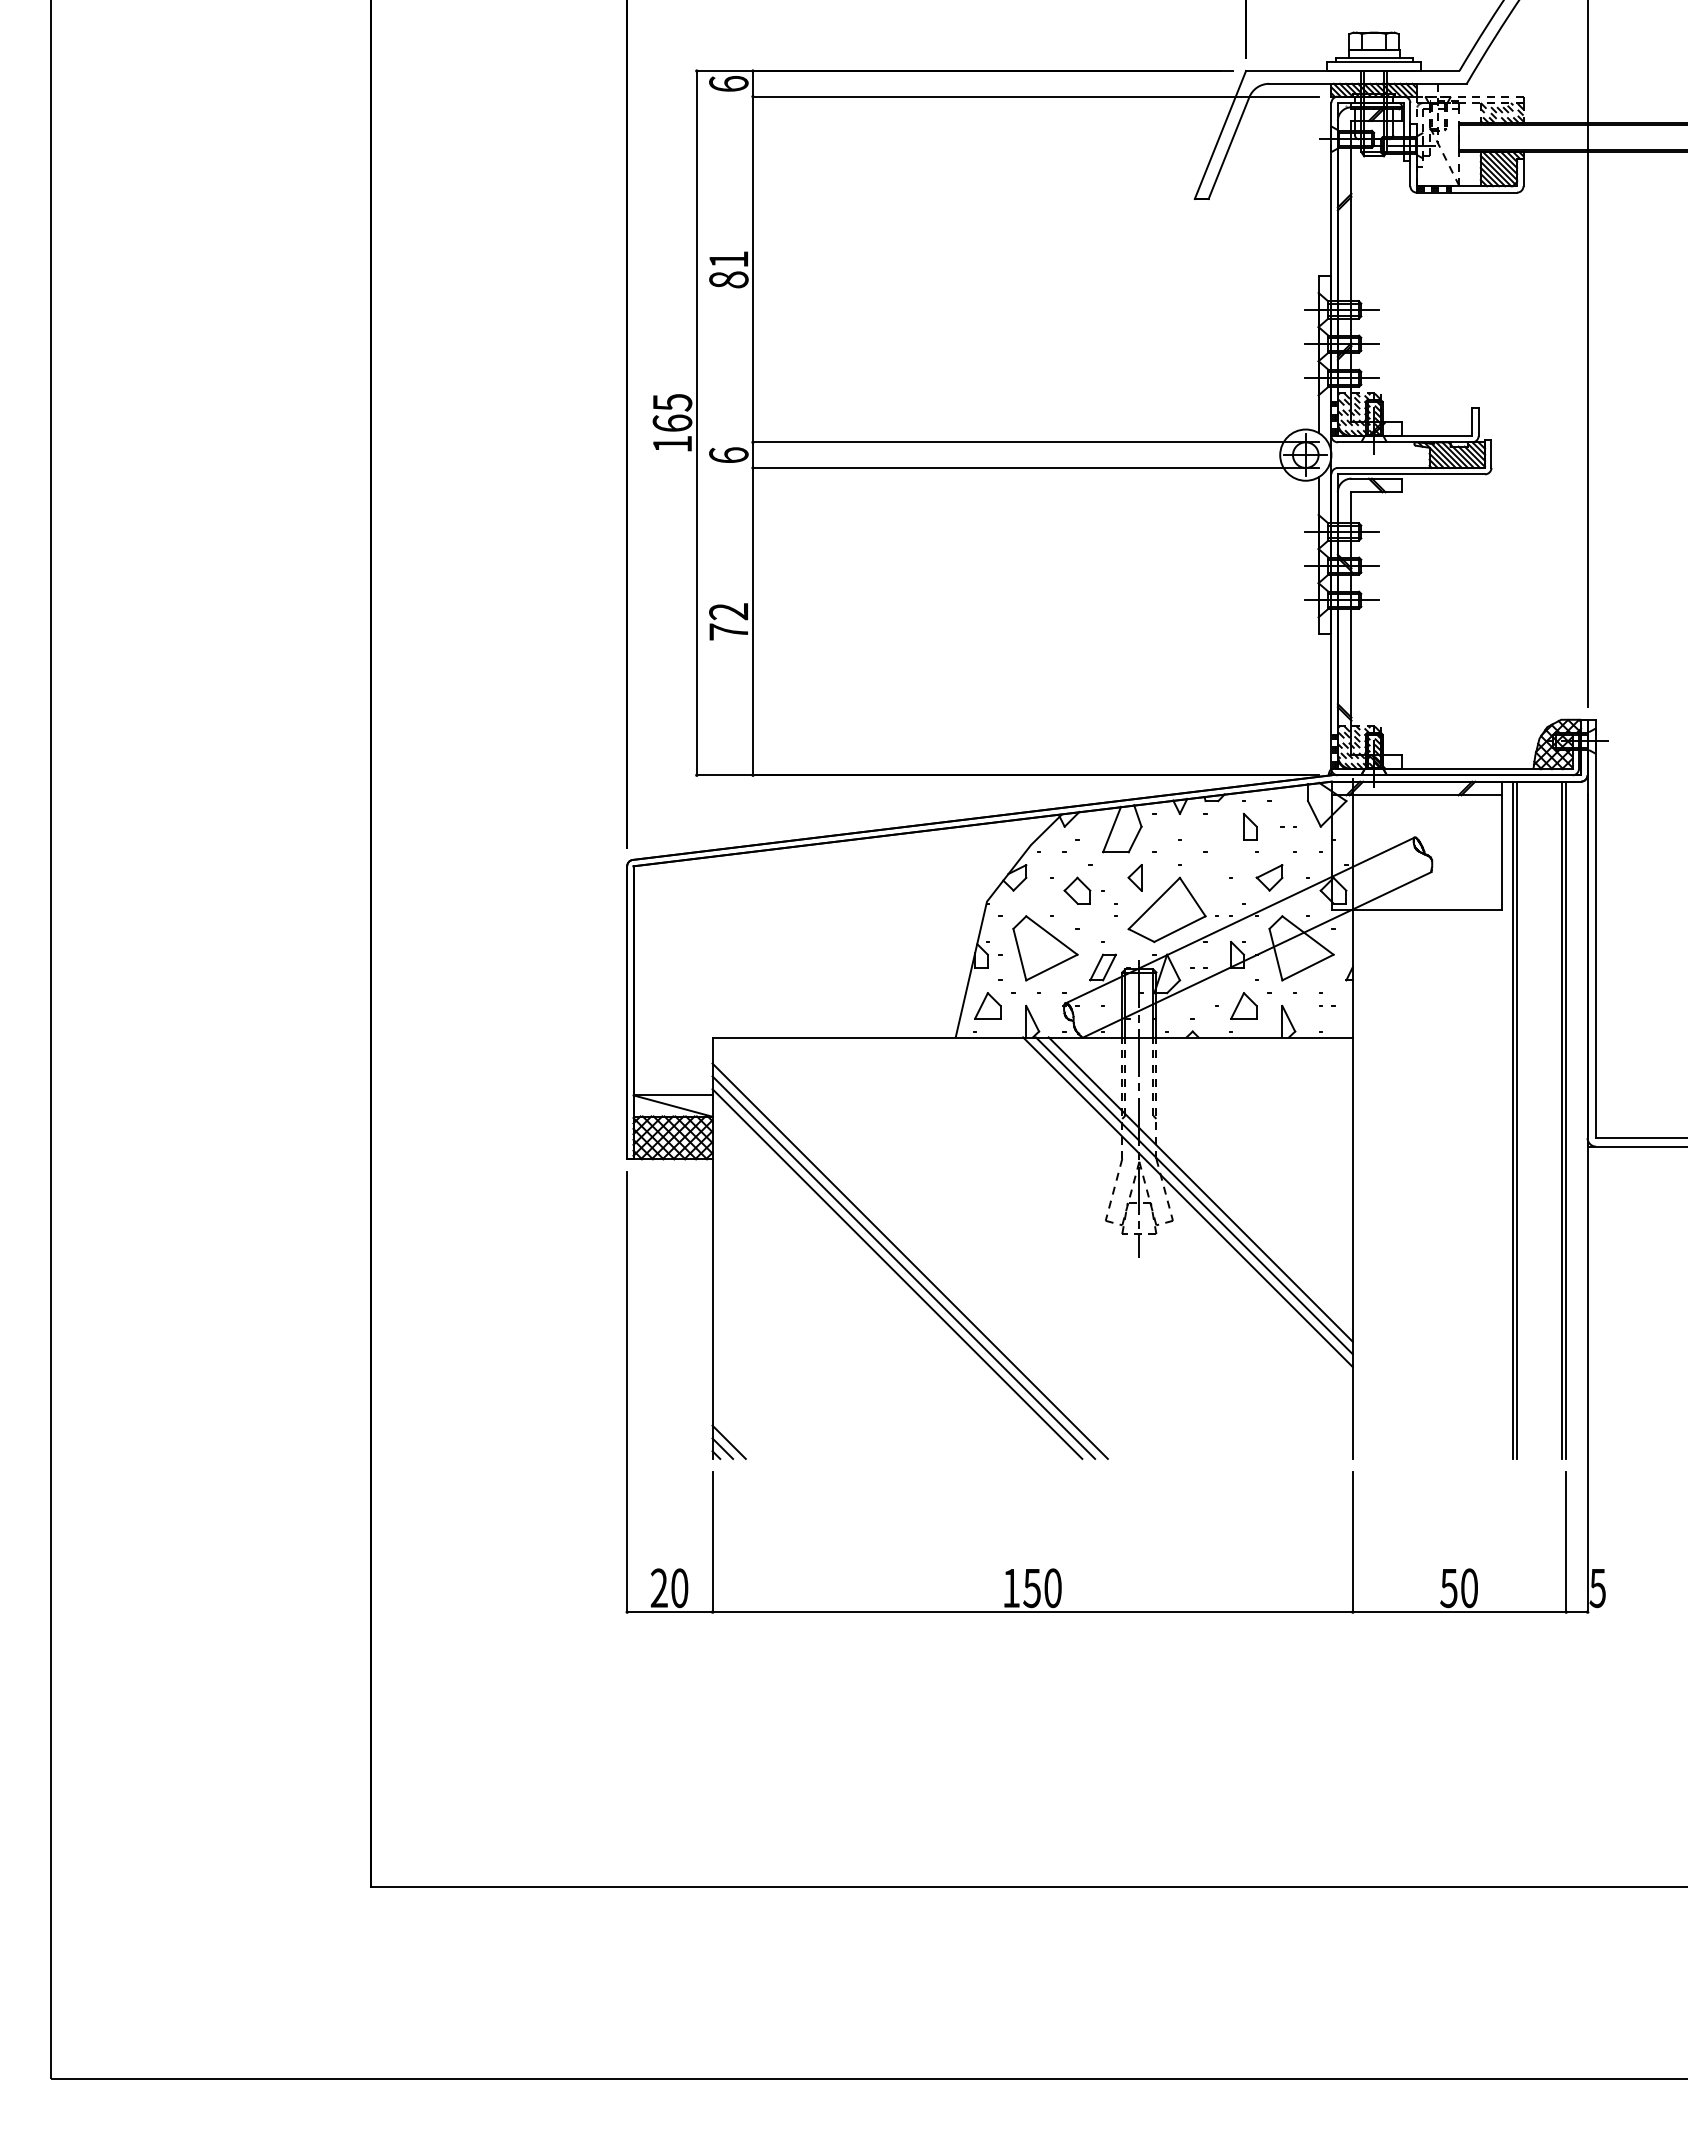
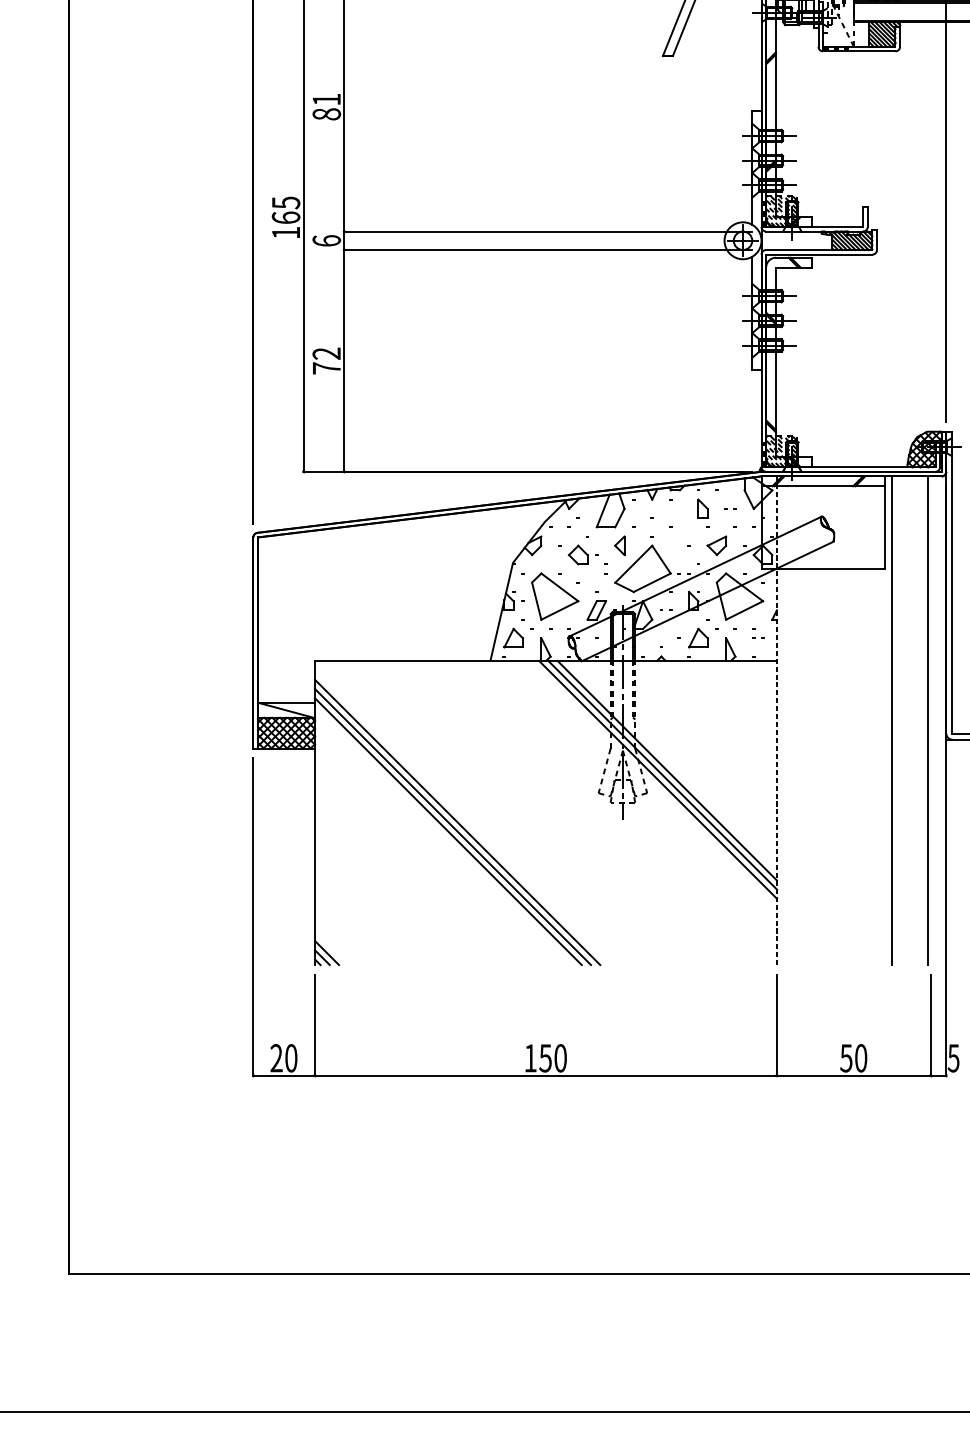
line: (1352, 1118) -> (776, 719), solid -> dashed
line: (1517, 1120) -> (895, 720), removed
line: (1566, 1120) -> (931, 720), removed

